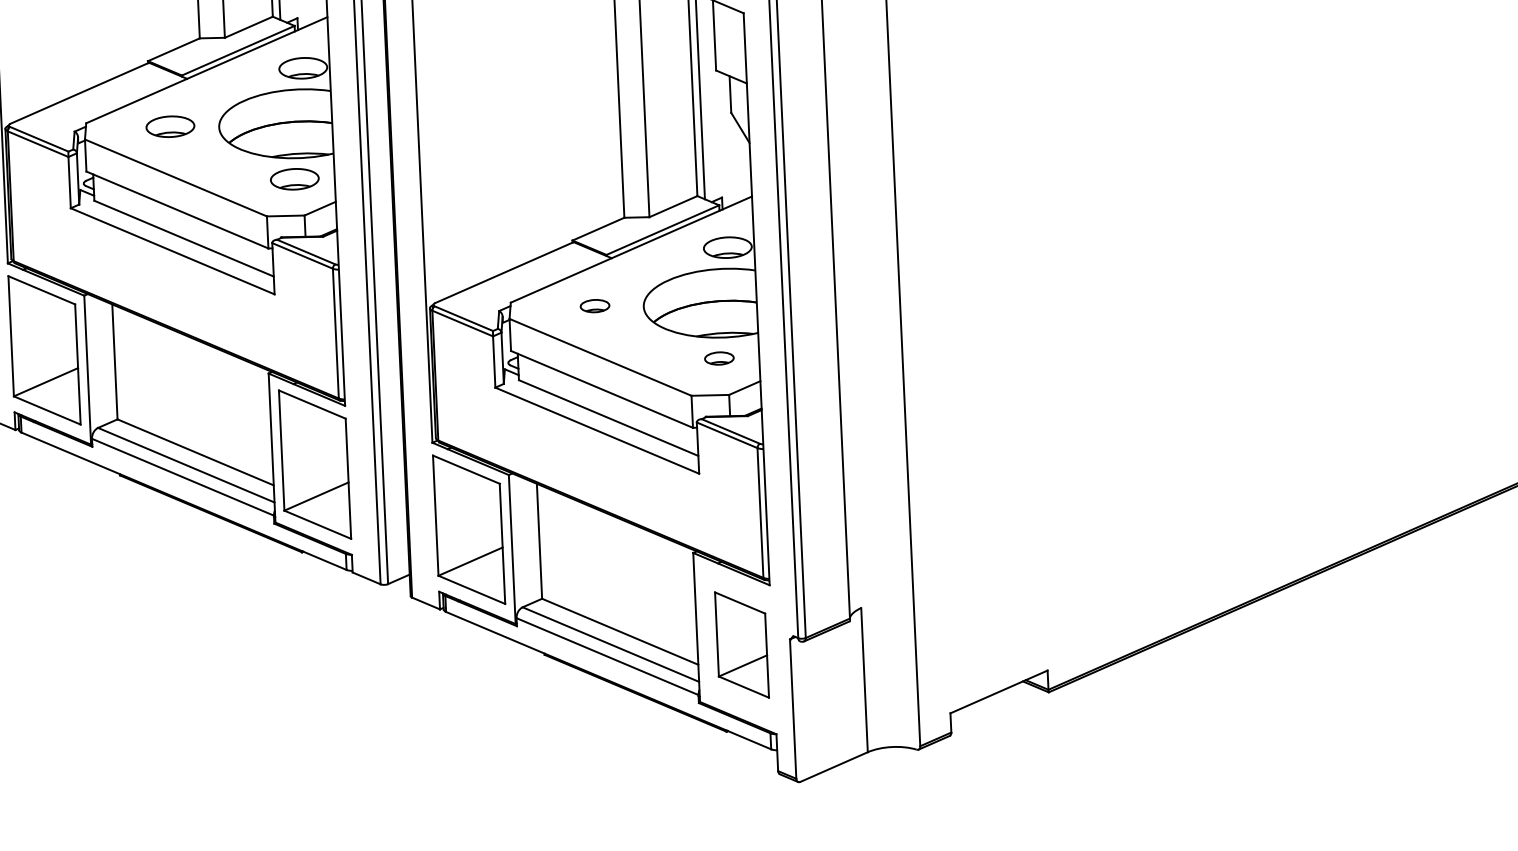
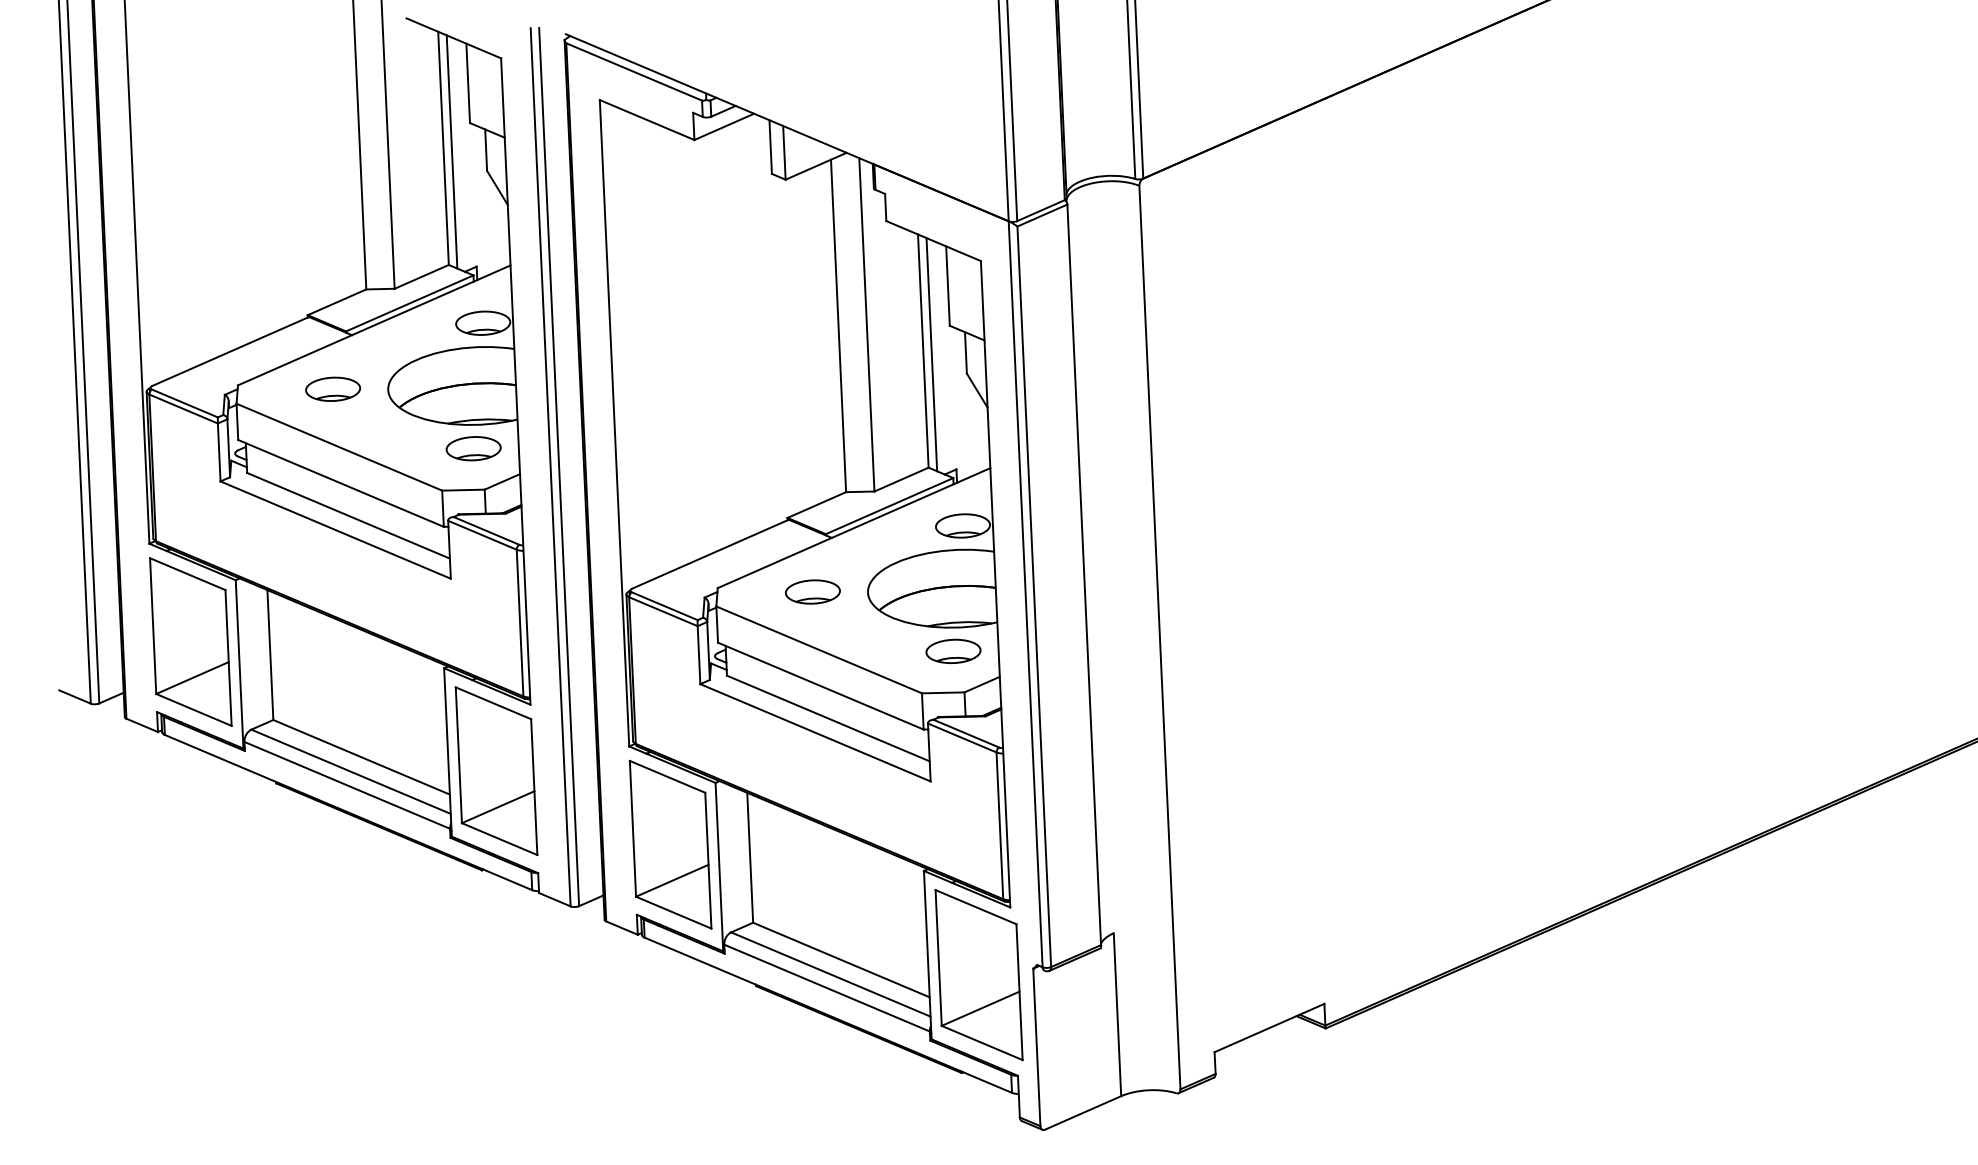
part: (594, 305) -> (812, 591), size x1.67
part: (719, 357) -> (953, 650), size x1.67
part: (741, 644) -> (978, 974), size x1.43

